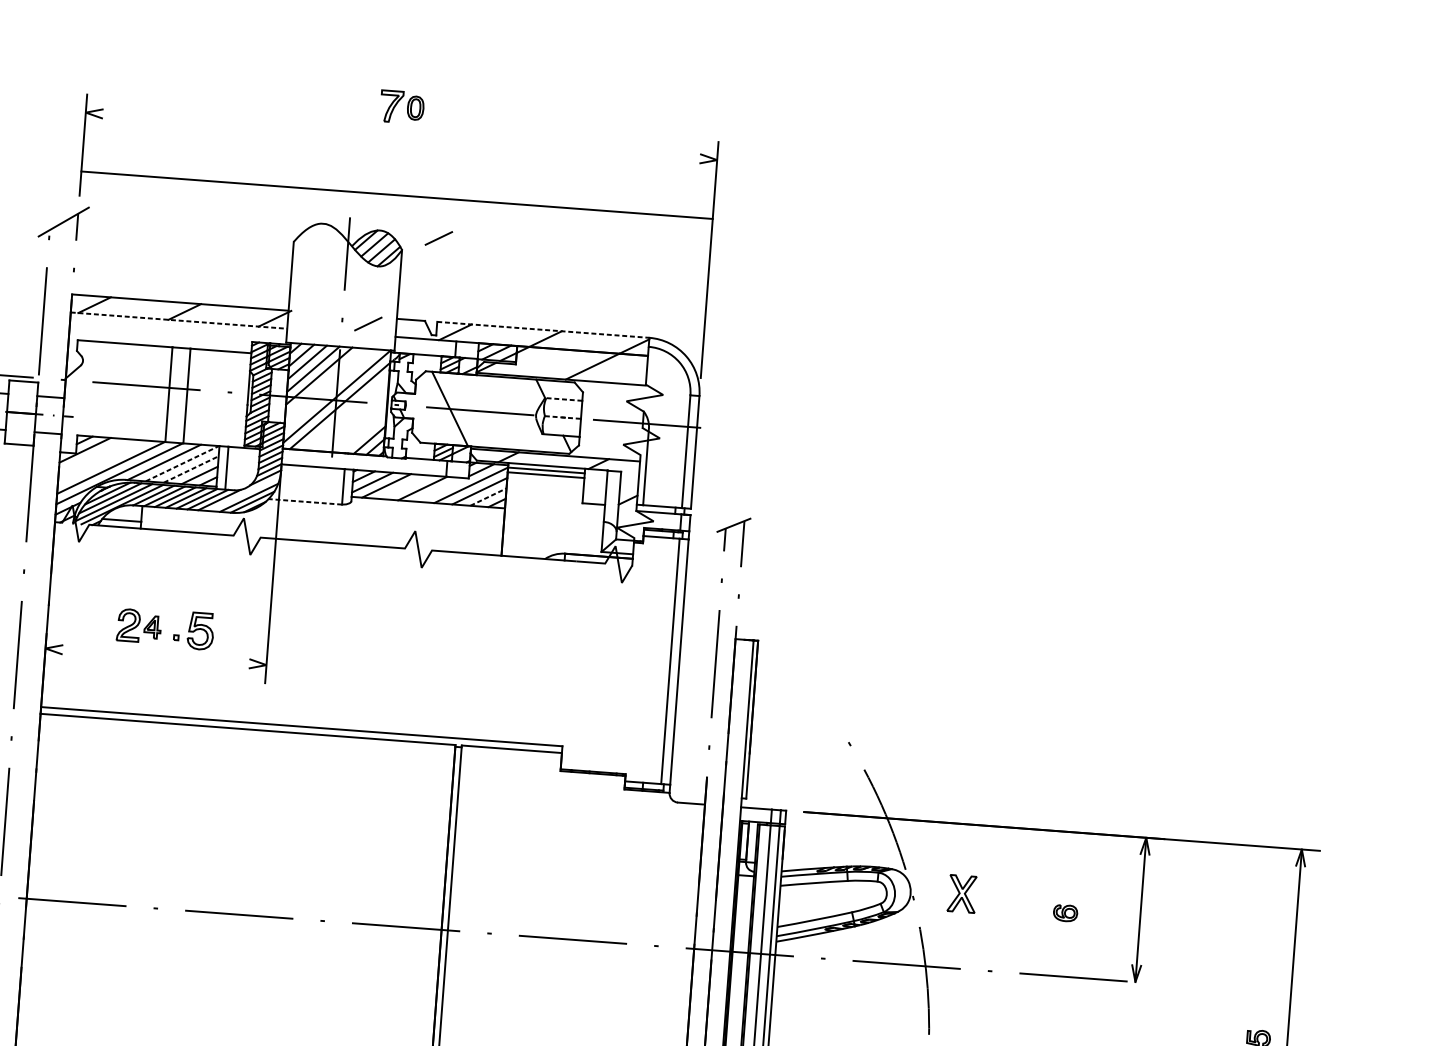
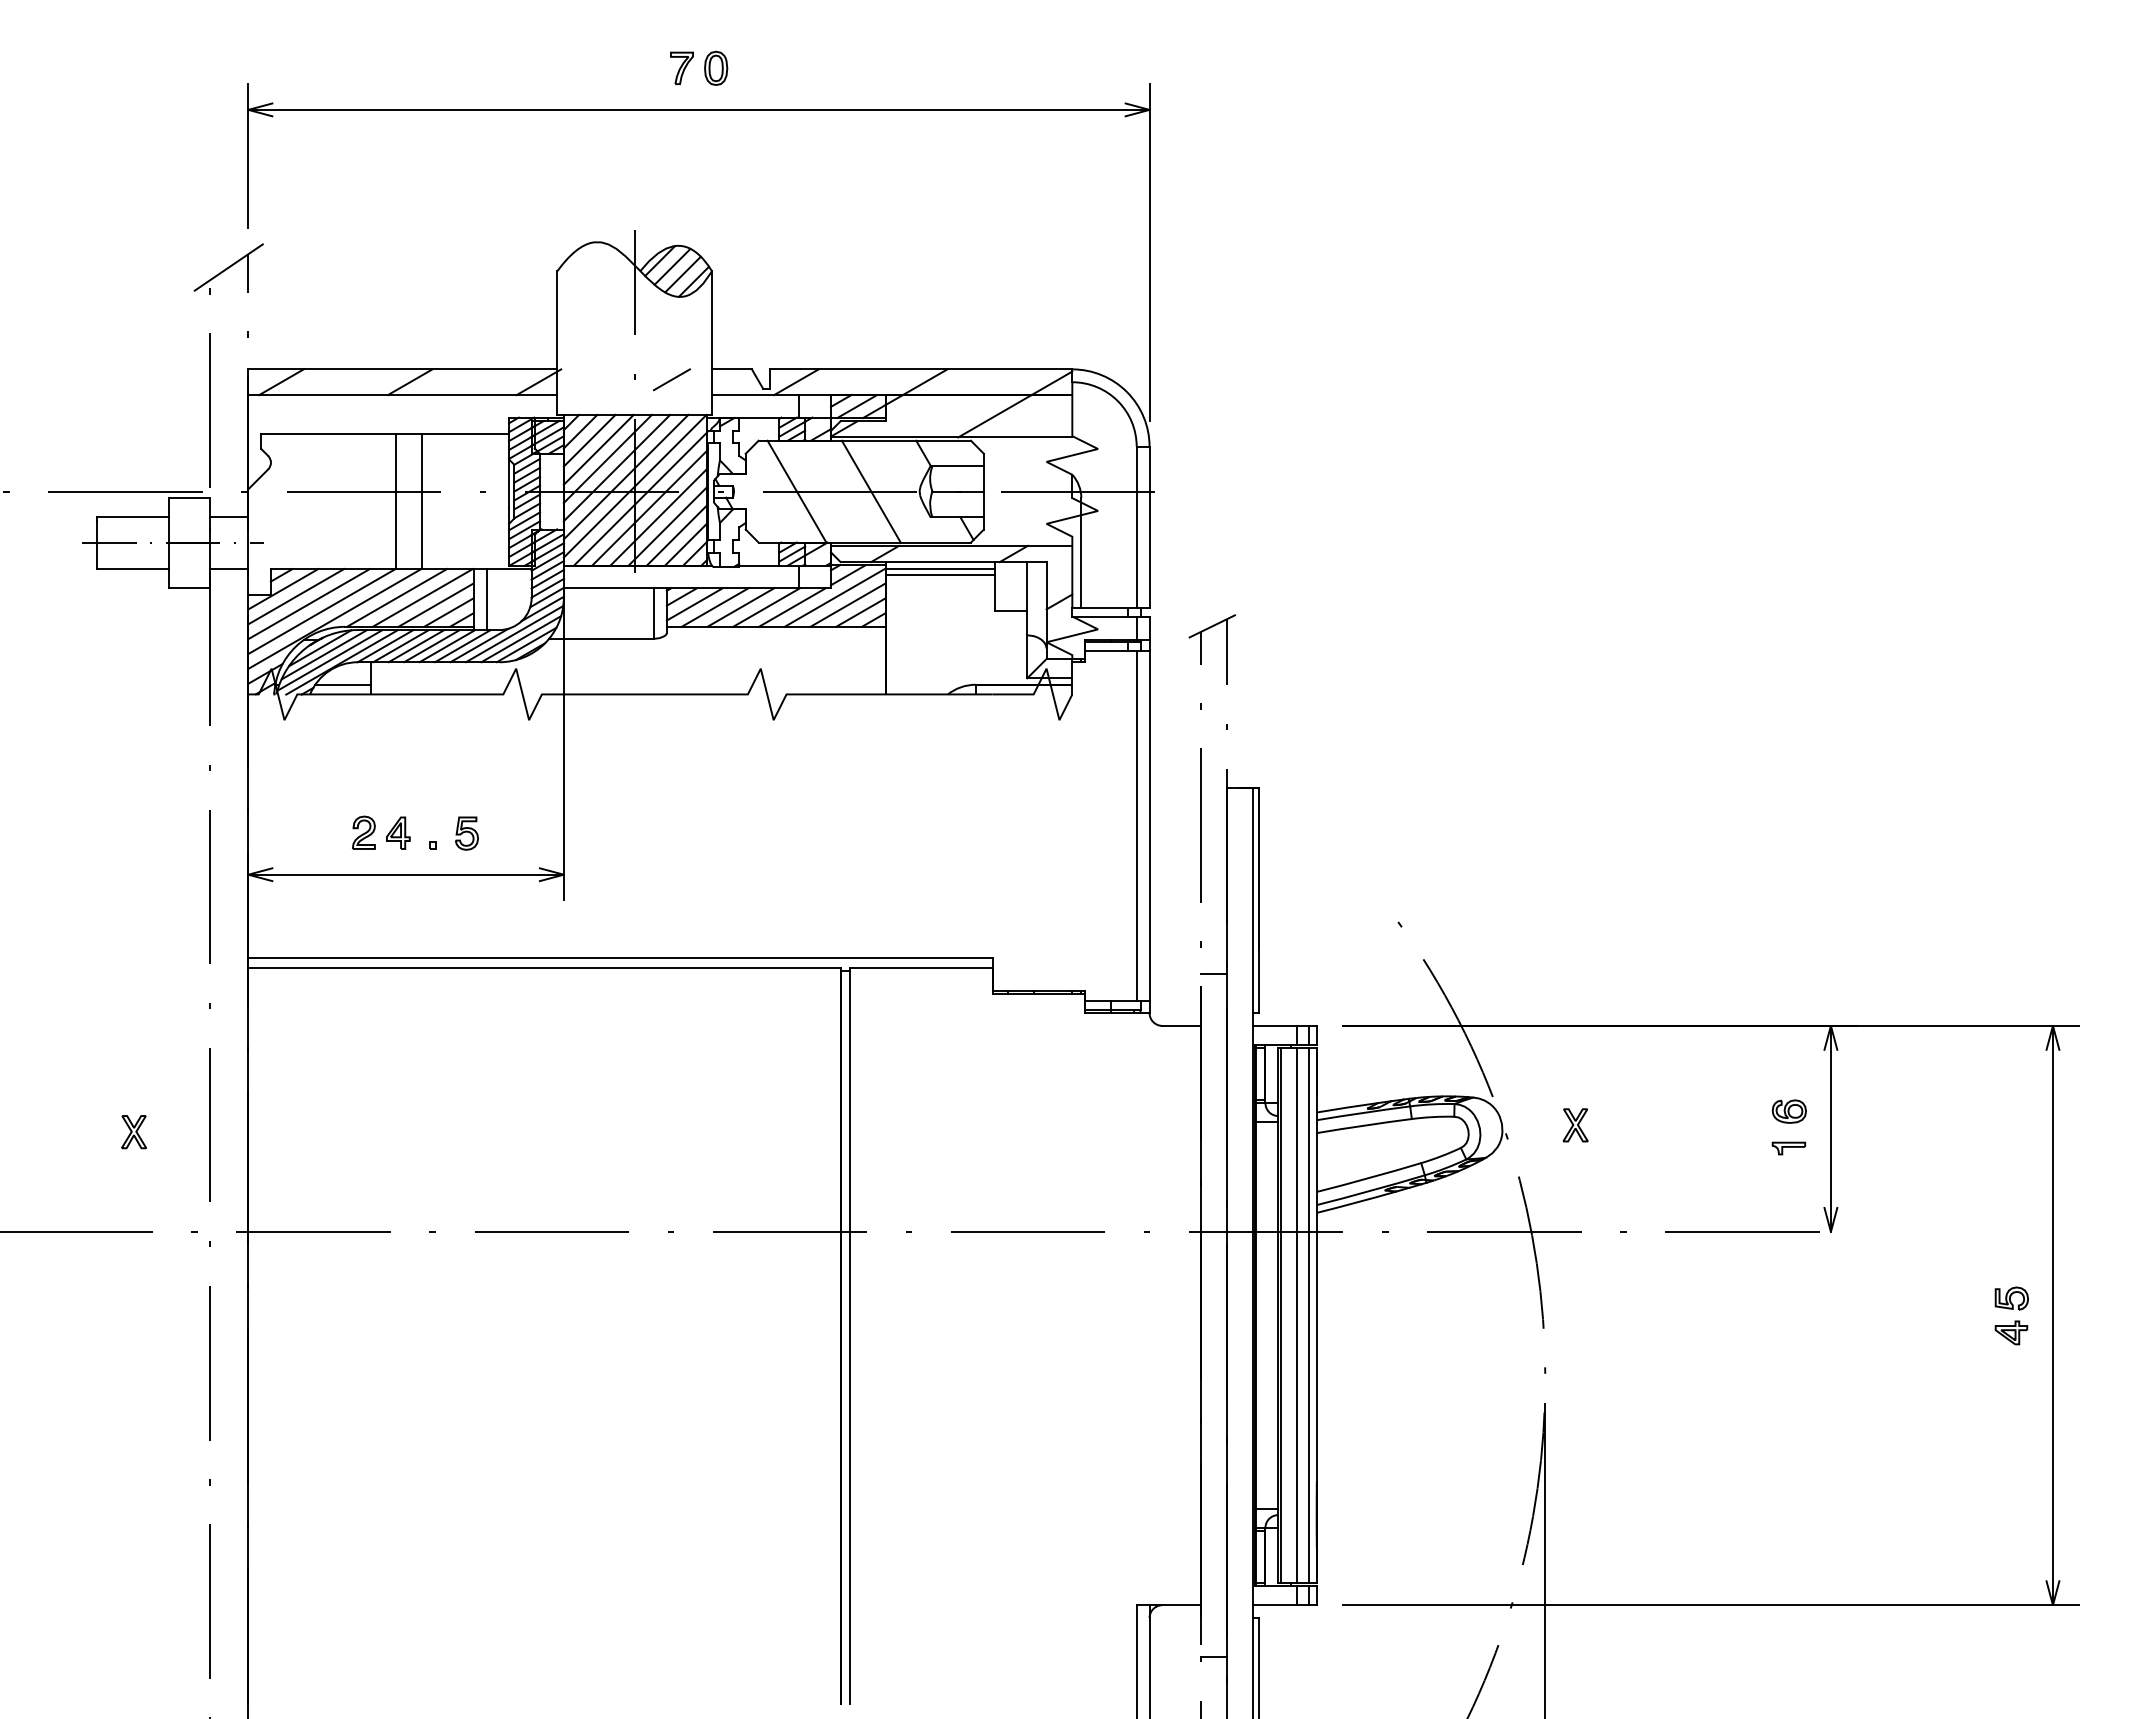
part: (391, 105) -> (681, 67), size x0.71
line: (396, 194) -> (698, 109), moved
line: (438, 238) -> (762, 250), removed
line: (179, 320) -> (403, 395), dashed -> solid
line: (543, 329) -> (921, 369), dashed -> solid
line: (324, 382) -> (616, 467), added
line: (330, 389) -> (625, 476), added
line: (563, 399) -> (957, 465), dashed -> solid
line: (345, 412) -> (649, 507), added
line: (501, 412) -> (870, 491), added
line: (563, 417) -> (958, 491), dashed -> solid
line: (351, 419) -> (658, 516), added
line: (357, 426) -> (667, 526), added
line: (363, 433) -> (676, 535), added
line: (93, 456) -> (296, 596), added
line: (101, 462) -> (308, 604), added
line: (182, 463) -> (422, 597), dashed -> solid
line: (191, 469) -> (436, 604), dashed -> solid
line: (404, 487) -> (740, 607), added
line: (440, 489) -> (791, 607), added
line: (244, 494) -> (514, 634), added
line: (488, 497) -> (860, 612), dashed -> solid
line: (305, 501) -> (601, 638), dashed -> solid
part: (128, 624) -> (363, 832), size x0.71
part: (200, 631) -> (466, 833), size x0.62
line: (155, 656) -> (405, 874), added
line: (716, 769) -> (1213, 974), added
part: (962, 894) -> (1575, 1125), size x0.62
part: (1064, 913) -> (1788, 1111), moved
part: (1110, 921) -> (1788, 1148), added

